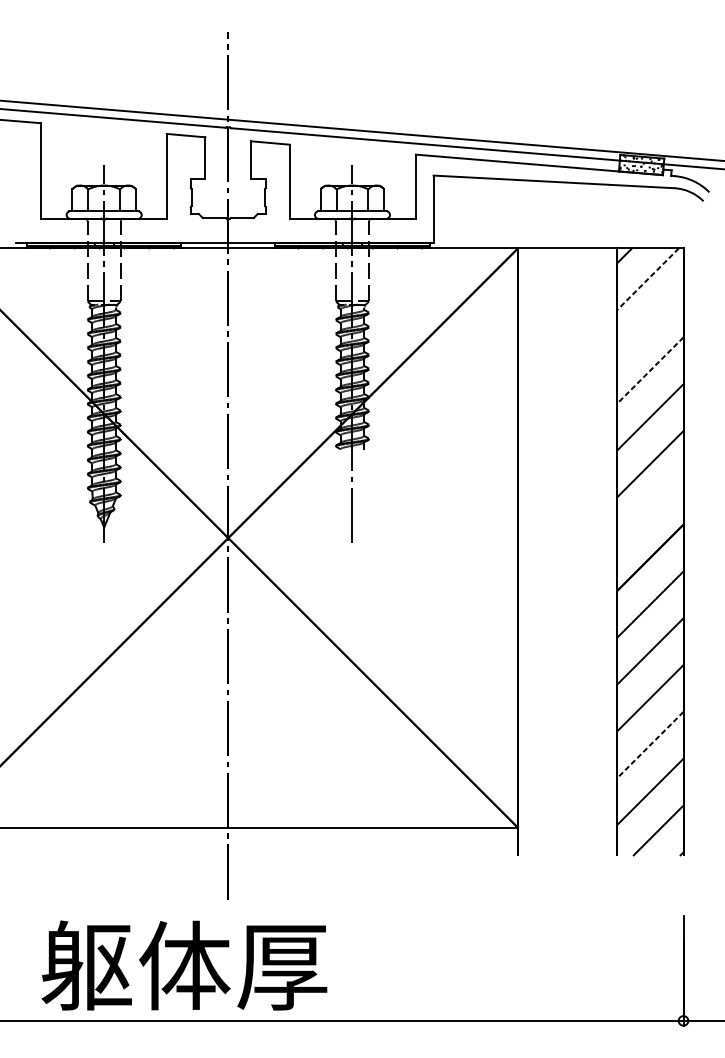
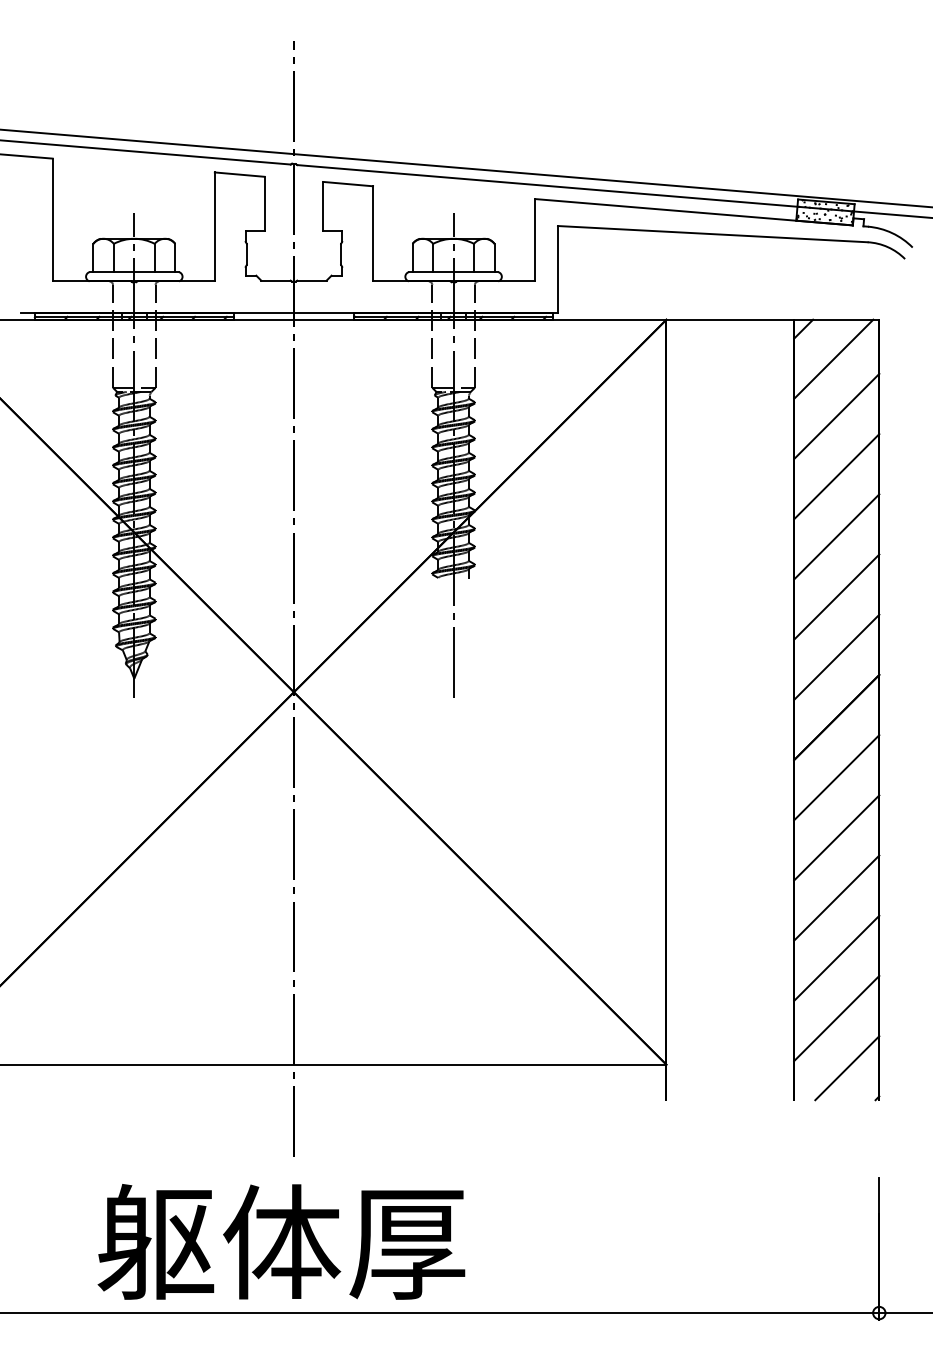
line: (647, 279) -> (833, 359), dashed -> solid
line: (650, 323) -> (836, 416), added
line: (650, 371) -> (836, 477), dashed -> solid
line: (650, 510) -> (836, 656), added
line: (650, 745) -> (836, 958), dashed -> solid
text: (184, 965) -> (281, 1241), moved

